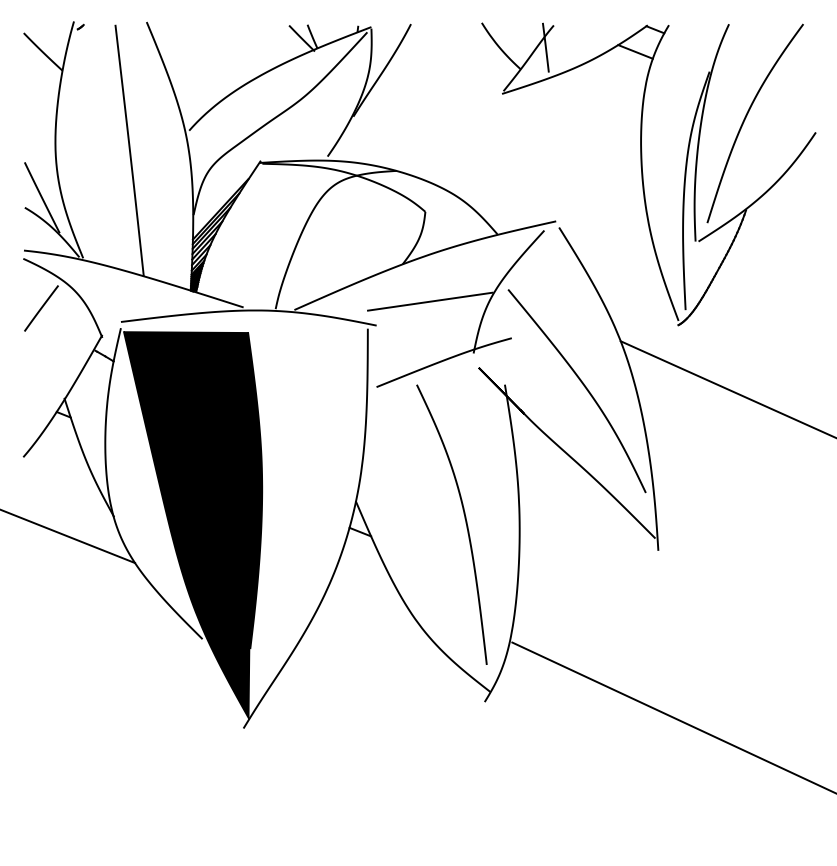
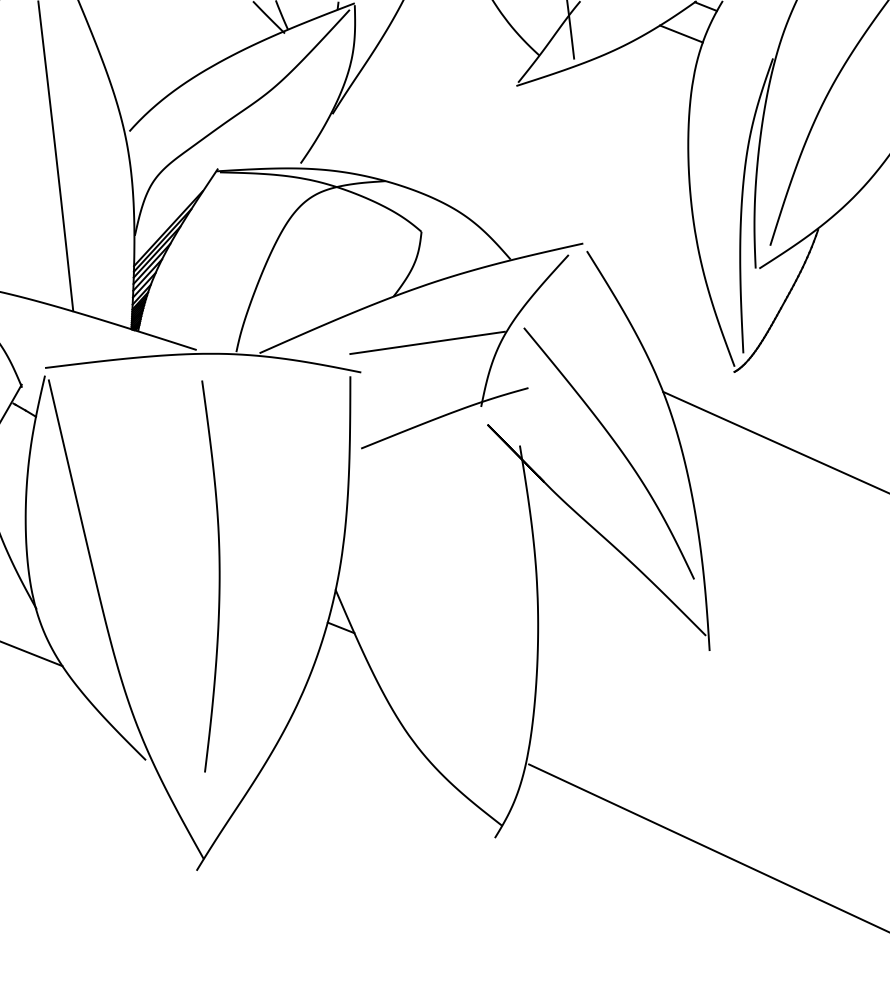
curve: (465, 523) -> (471, 617), removed
fill: (192, 525) -> (133, 619), removed

